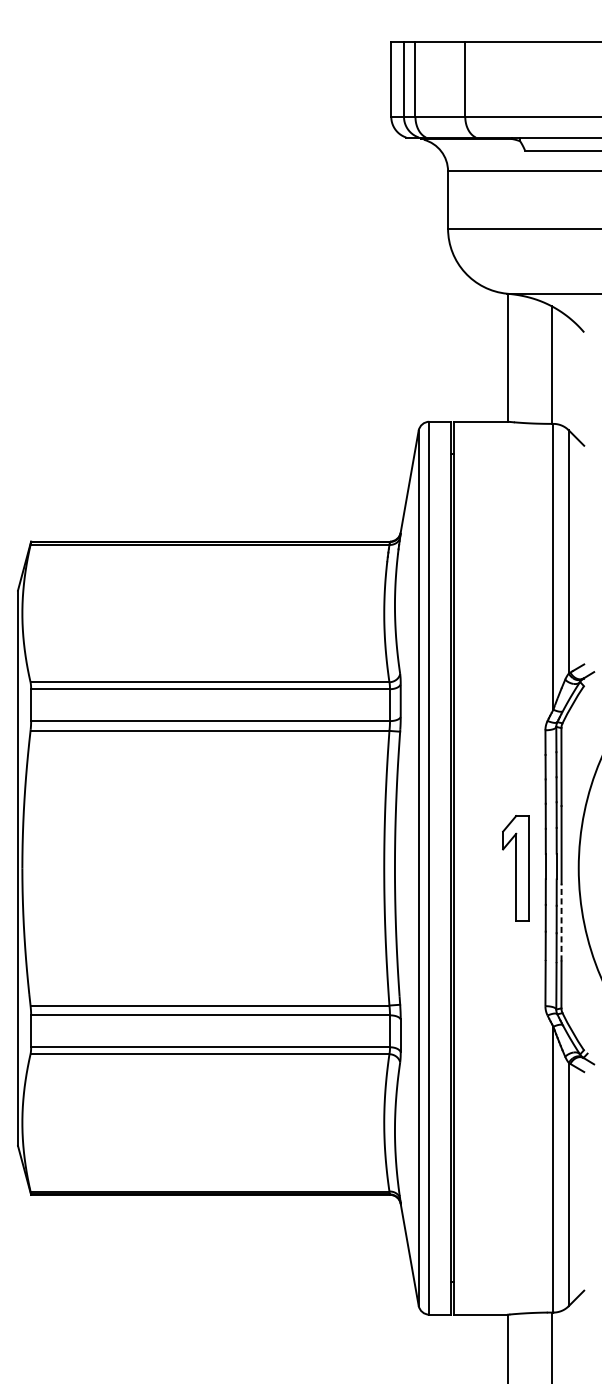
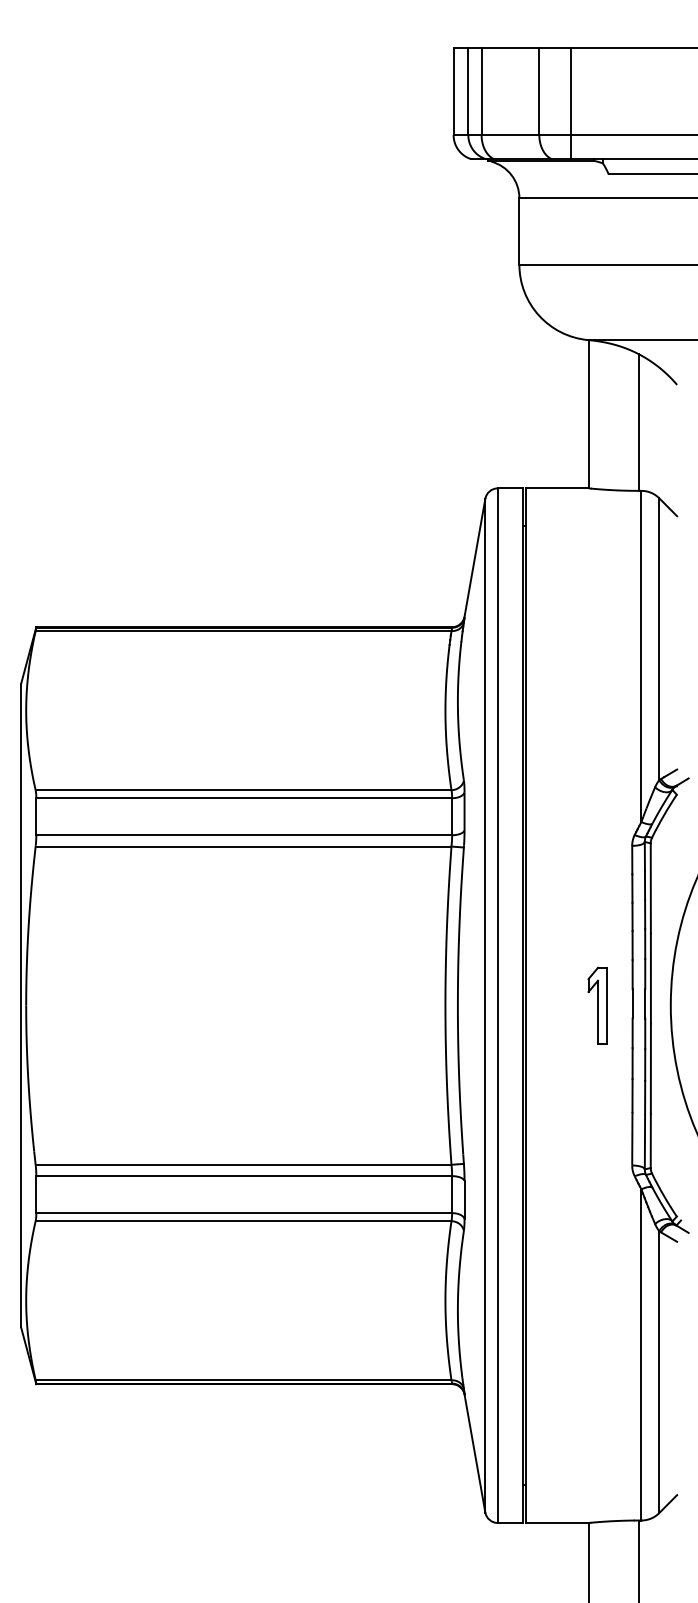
line: (493, 89) -> (571, 103), added
part: (515, 868) -> (597, 1005), size x0.62
line: (561, 922) -> (650, 1068), dashed -> solid

